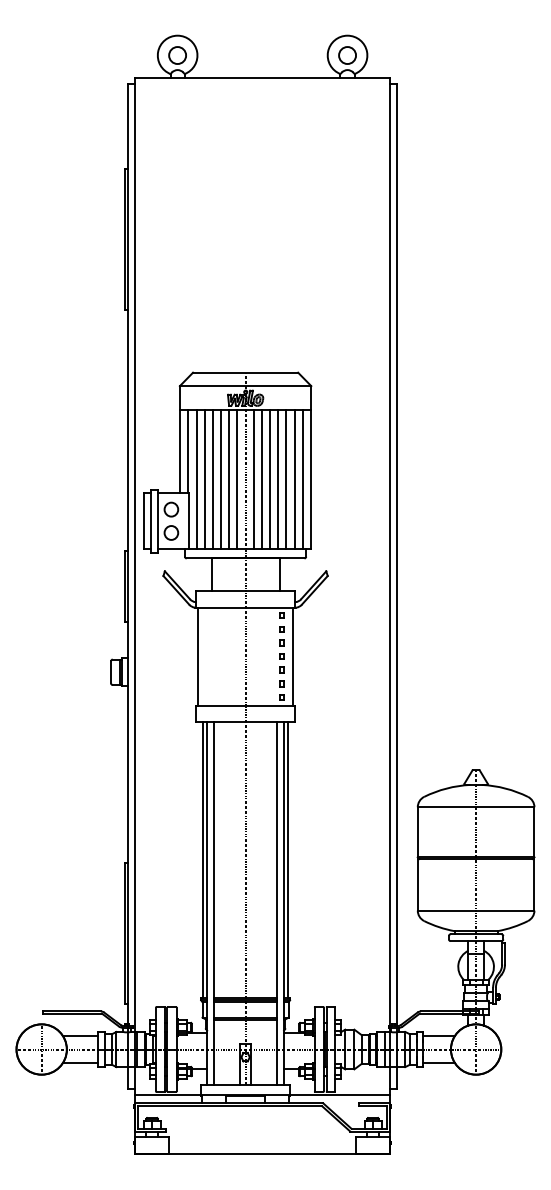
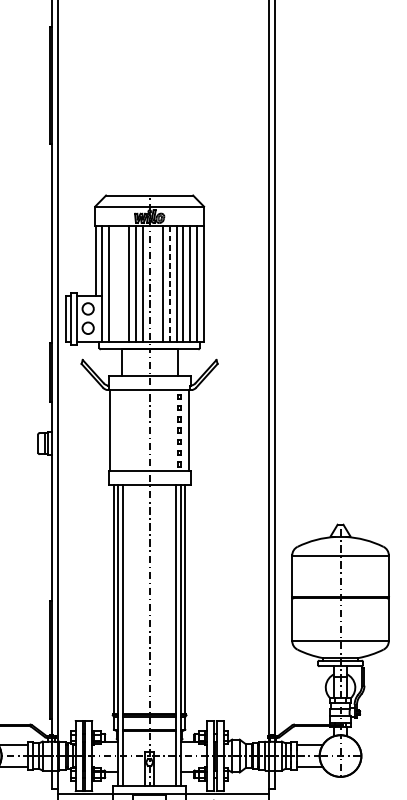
line: (204, 479) -> (115, 283), removed
line: (212, 479) -> (122, 283), removed
line: (253, 479) -> (156, 283), removed
line: (270, 479) -> (170, 283), solid -> dashed

